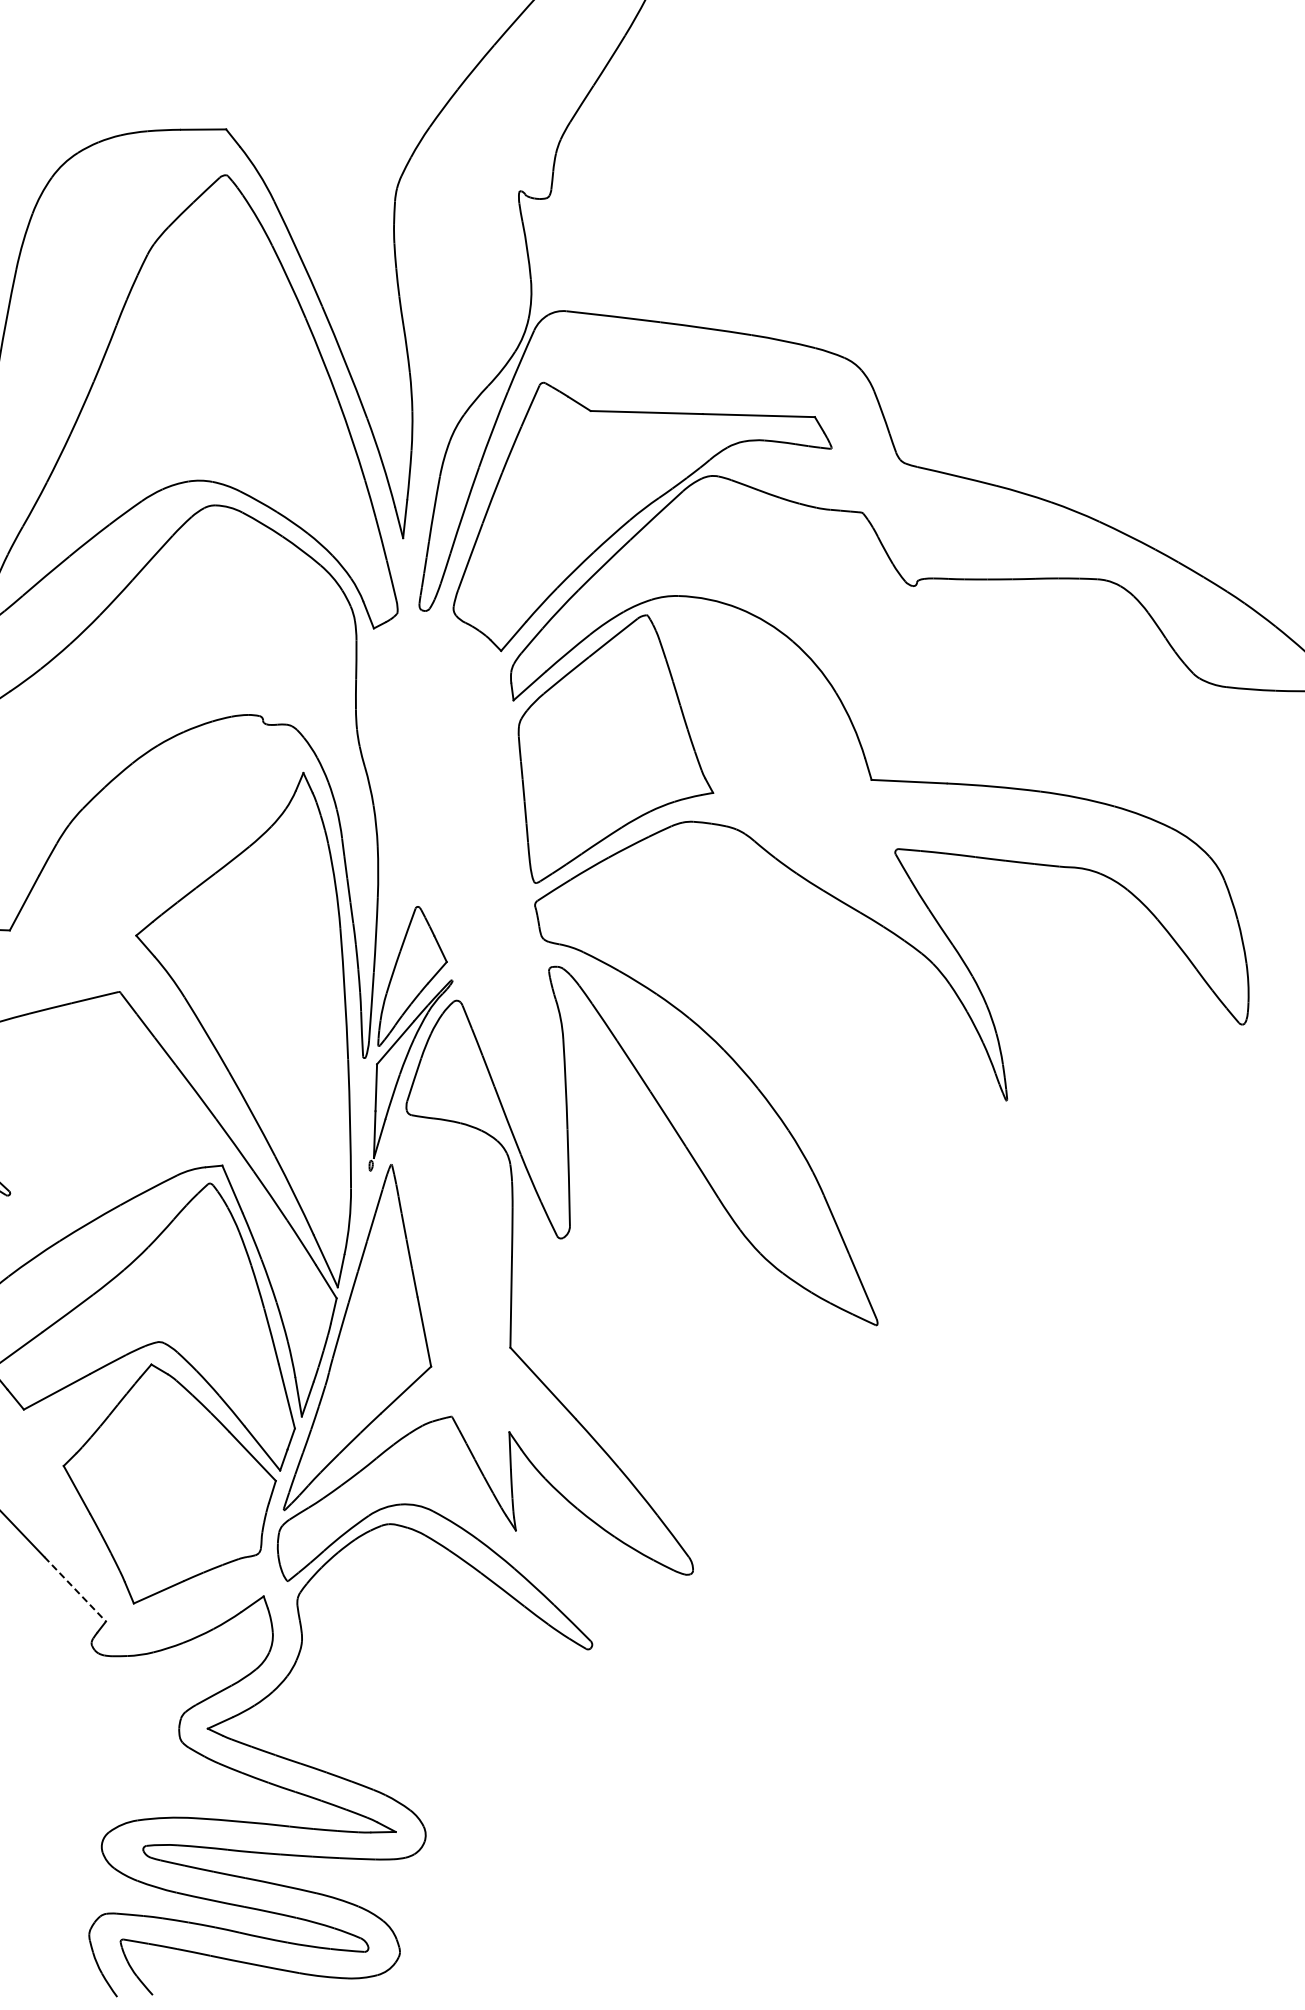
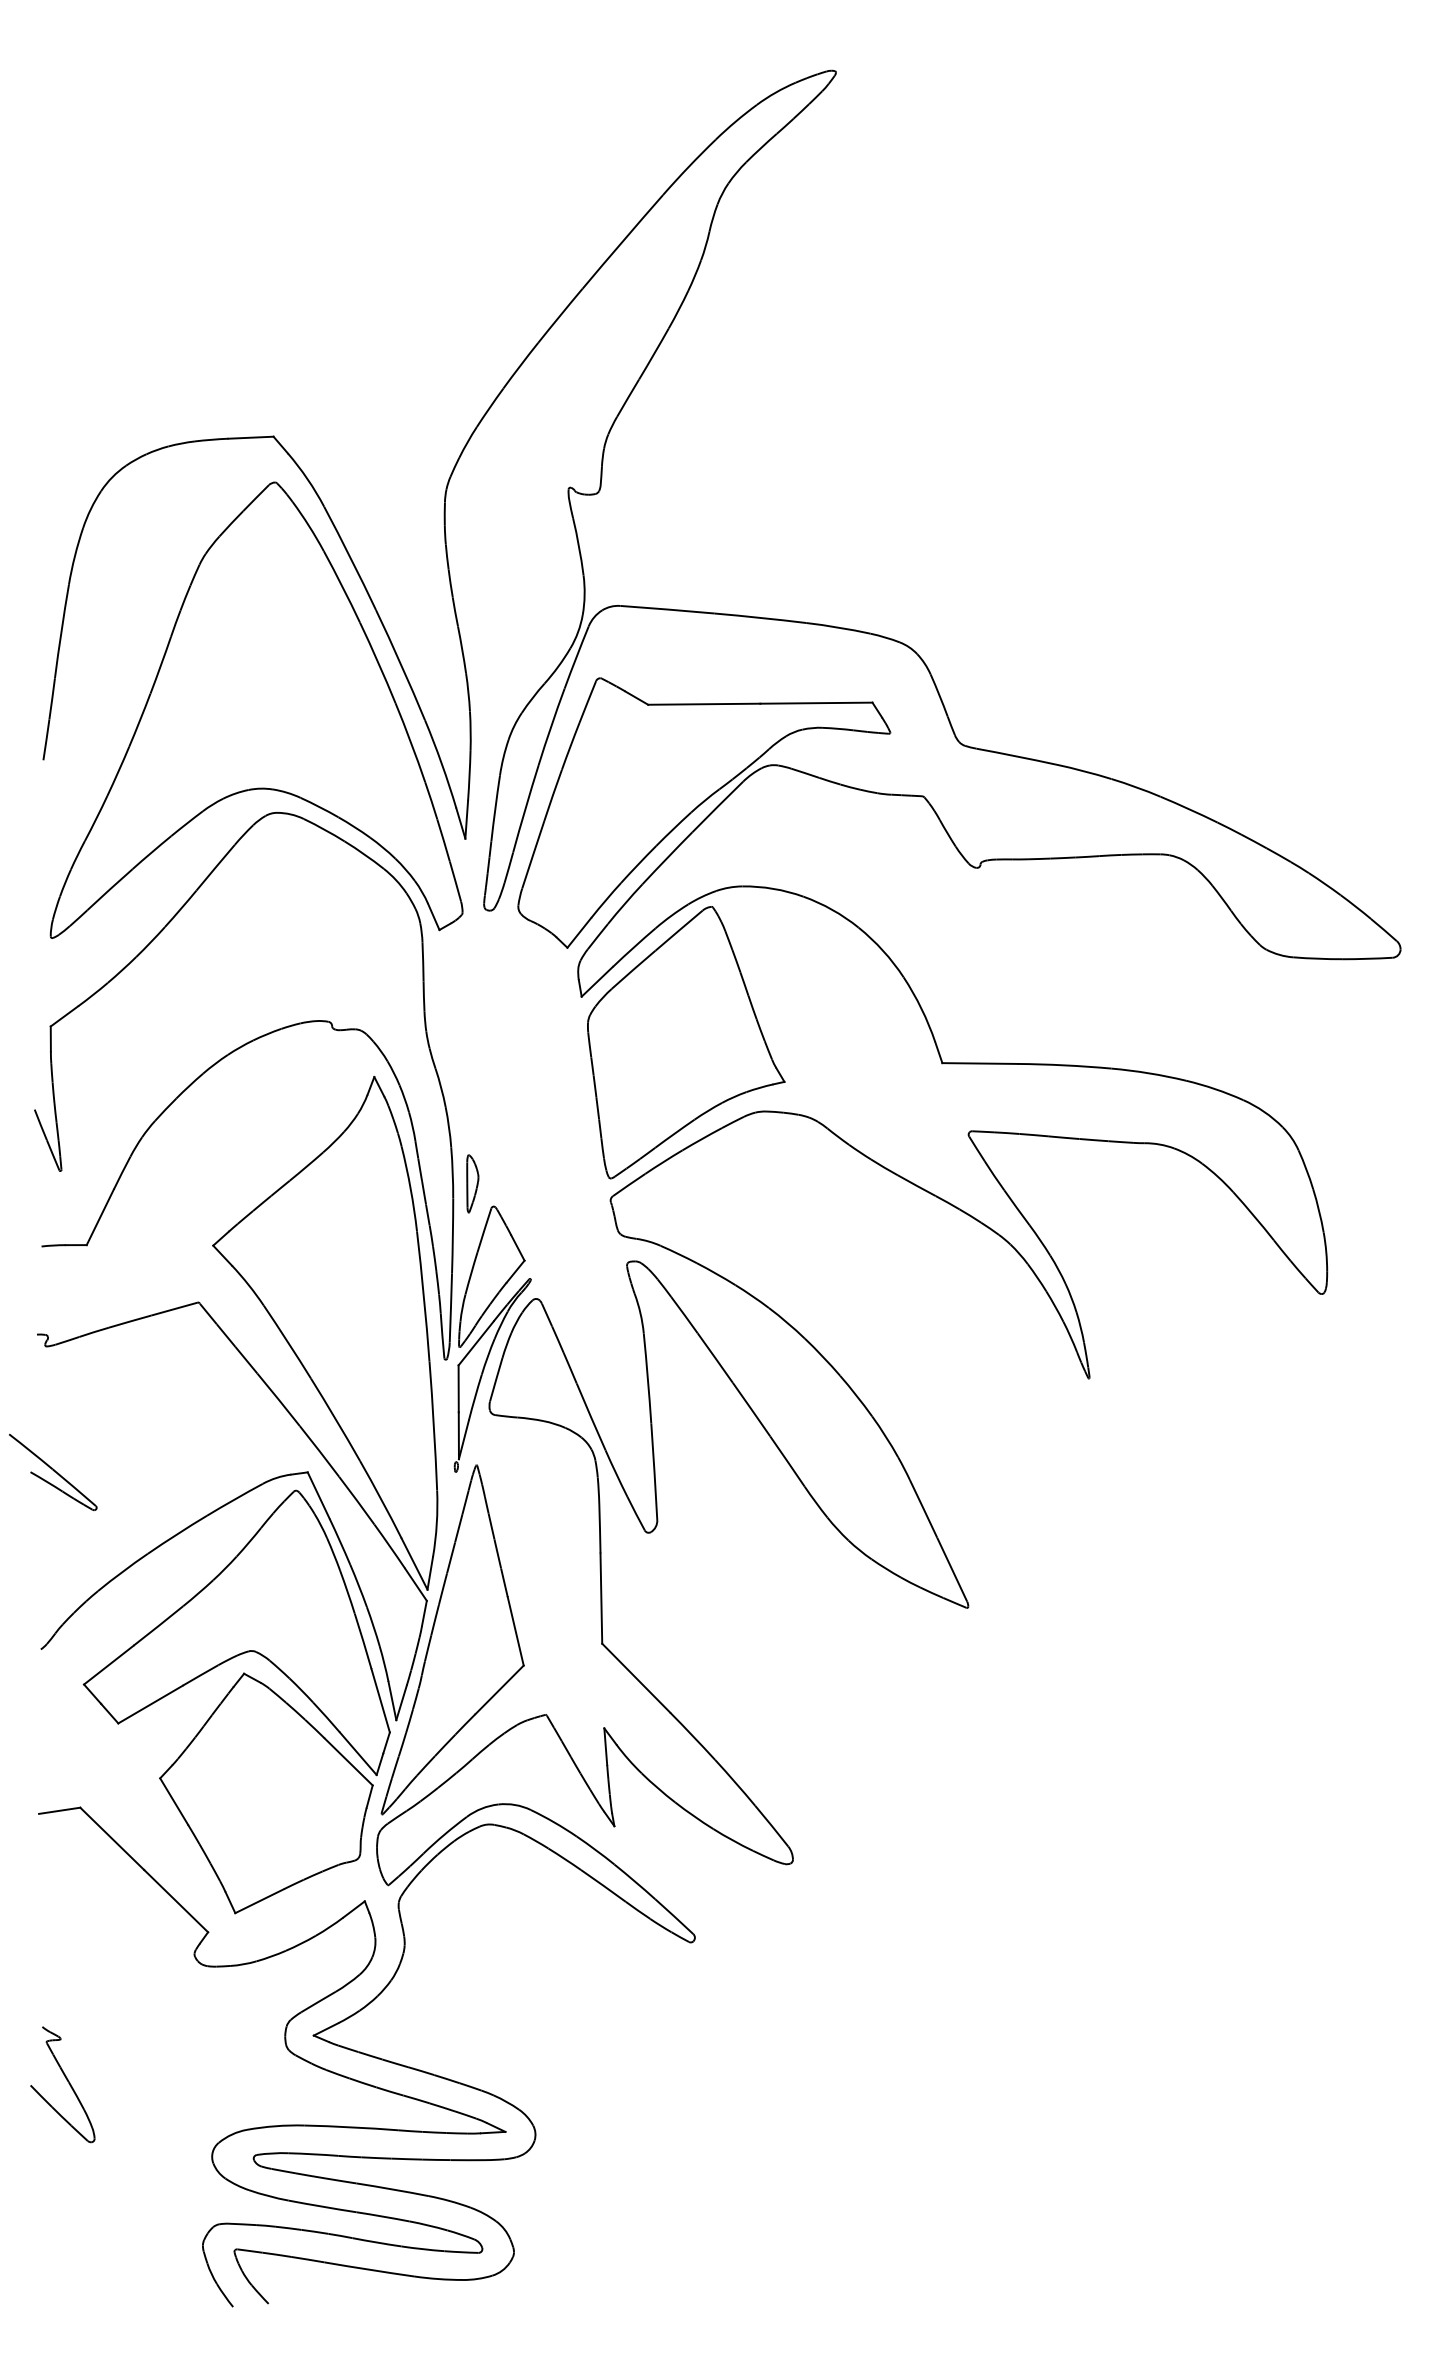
part: (397, 882) -> (472, 1183), added
line: (75, 1589) -> (176, 1901), dashed -> solid

